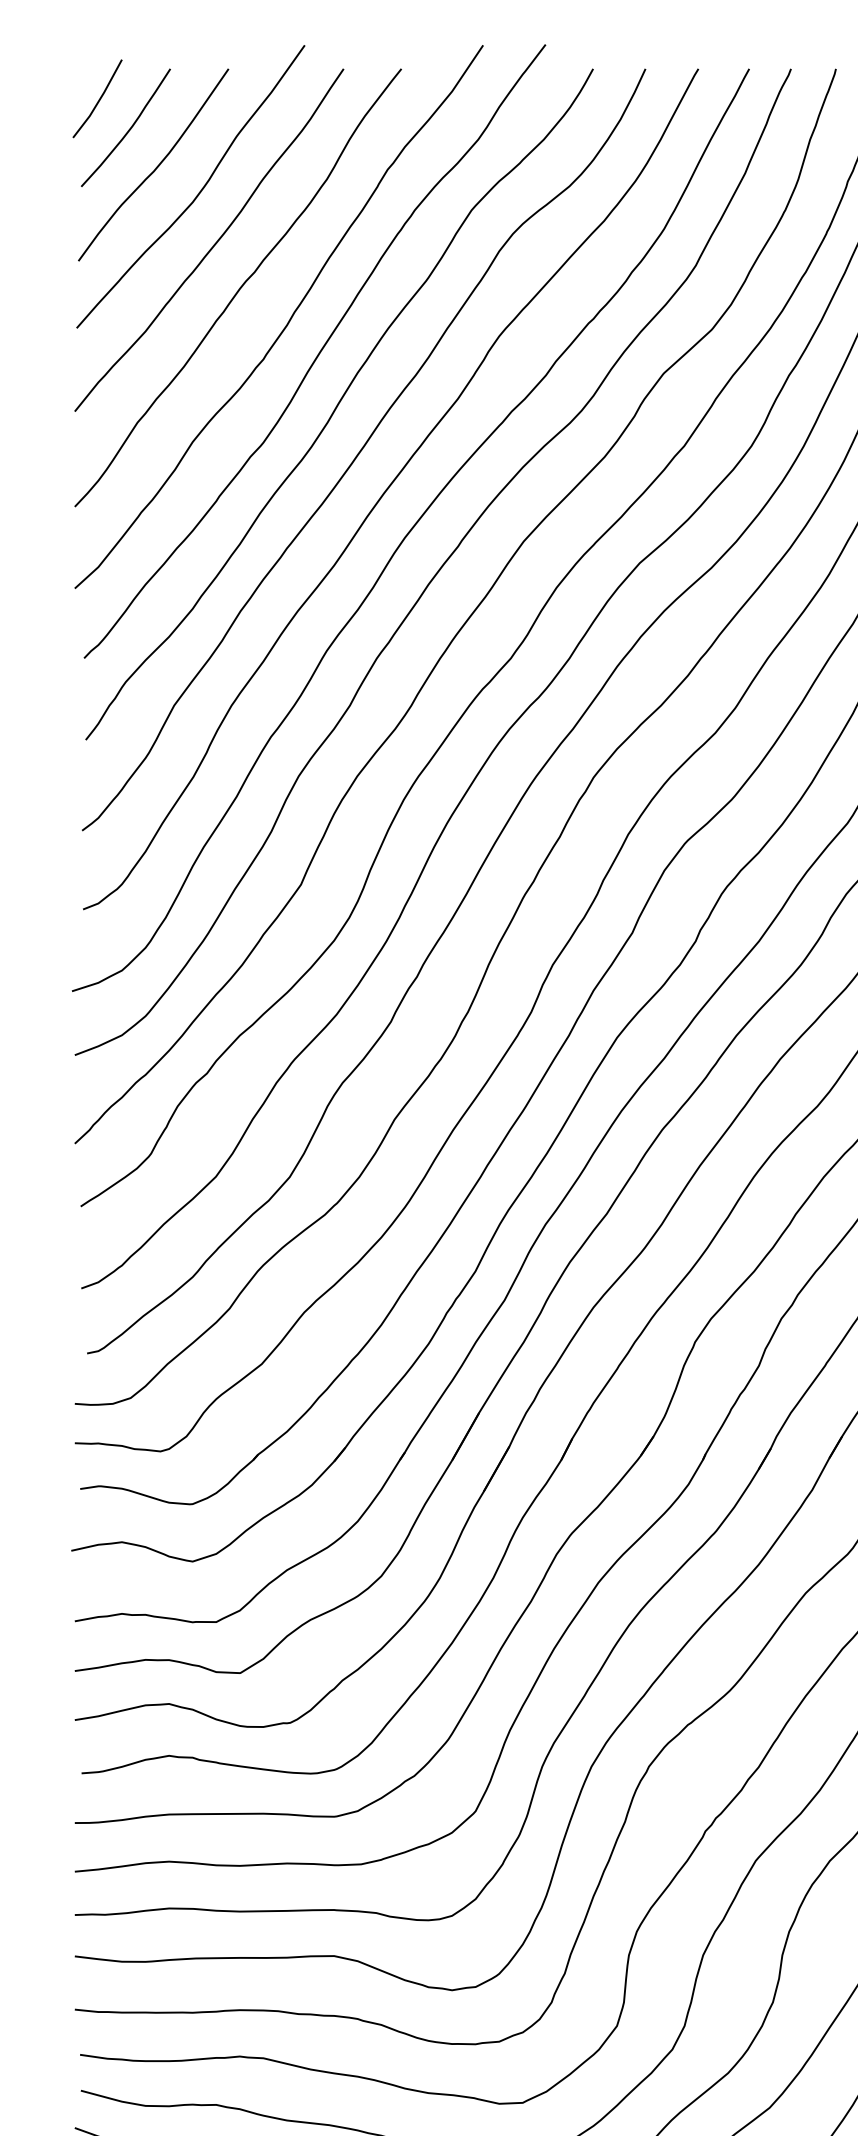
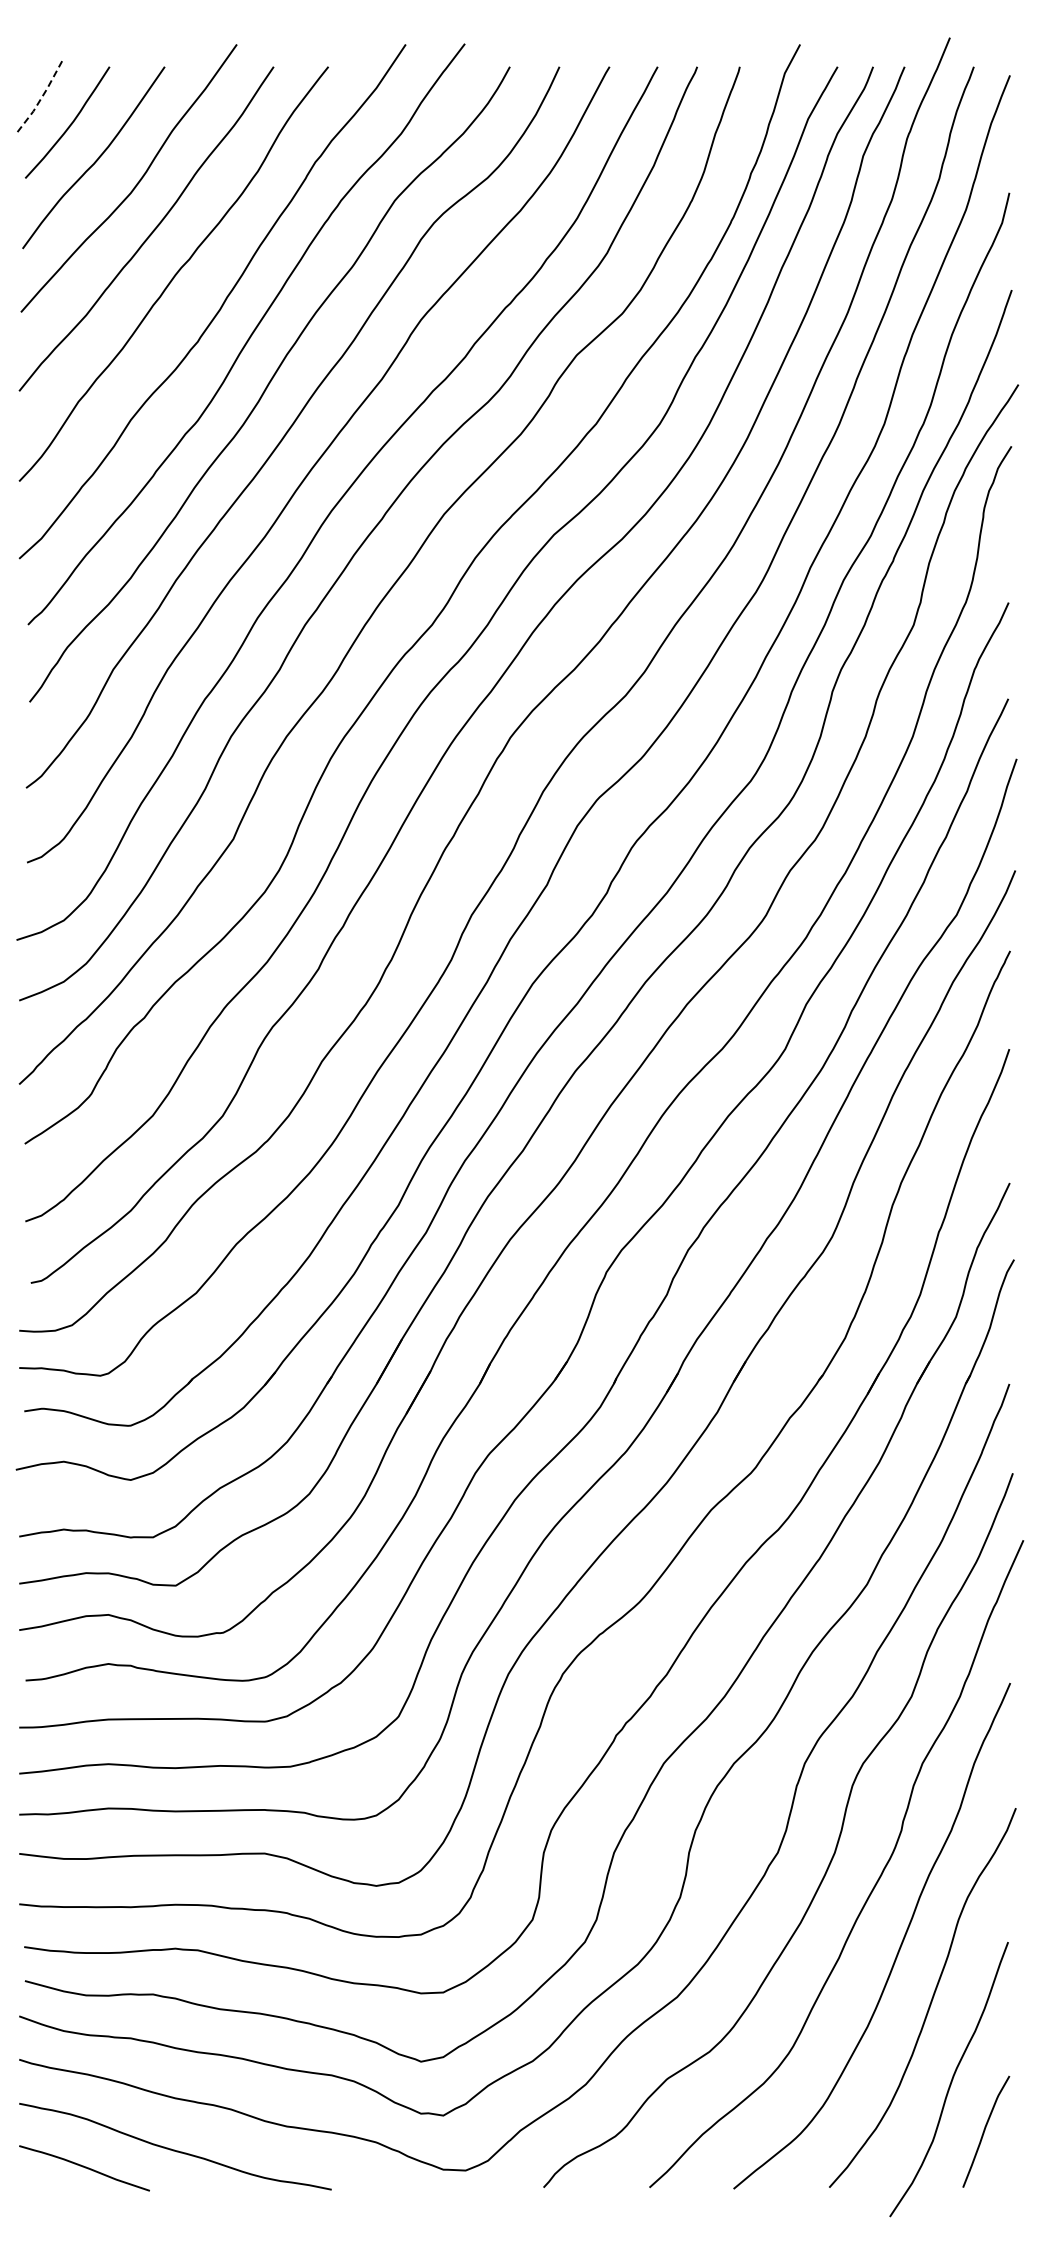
line: (99, 100) -> (42, 96), solid -> dashed

